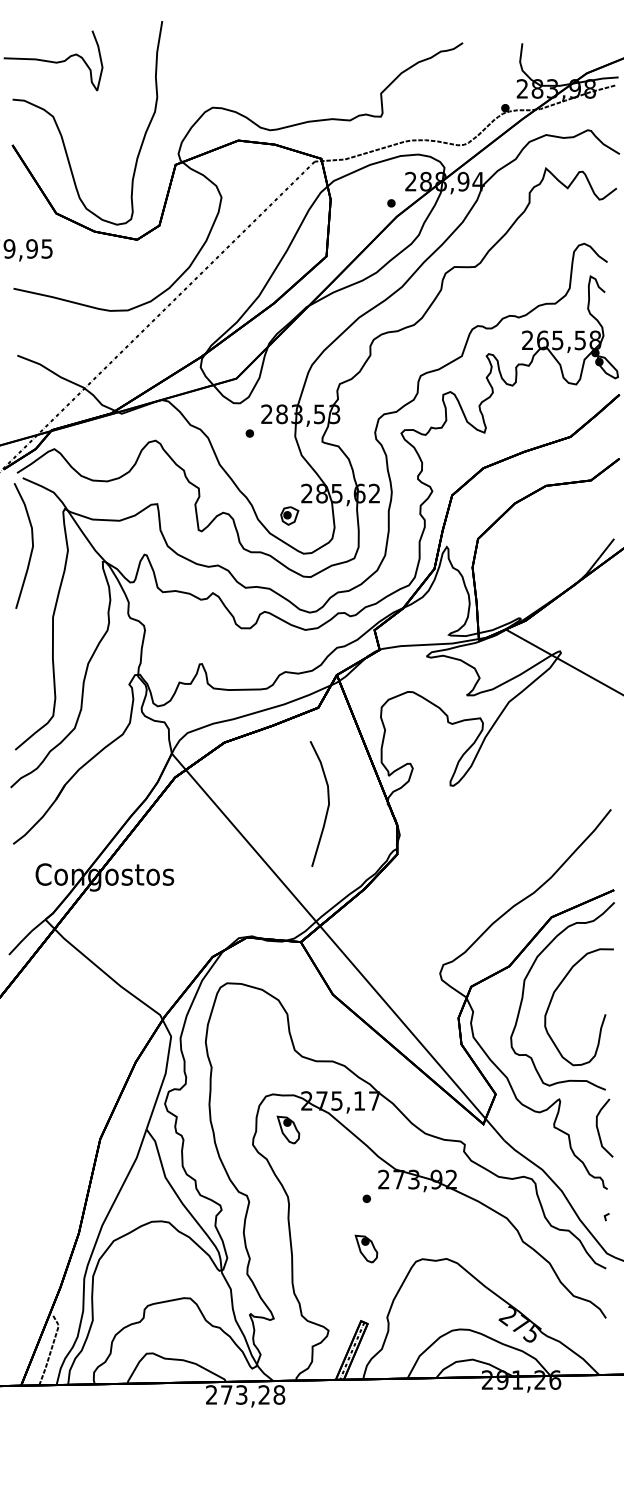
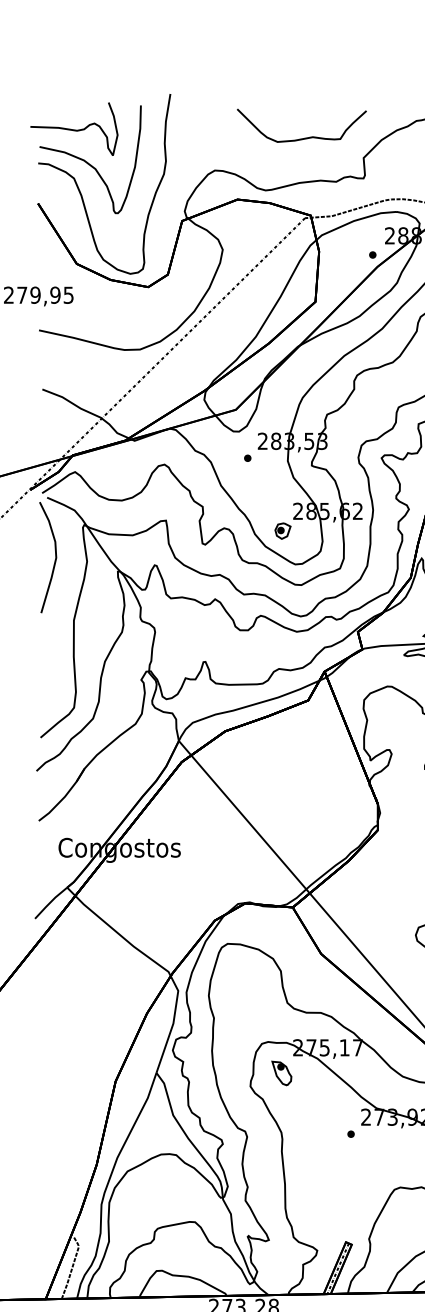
curve: (314, 70) -> (304, 137), added
curve: (69, 98) -> (88, 162), added
curve: (327, 805) -> (316, 786), removed
part: (366, 1248) -> (350, 1178), removed

